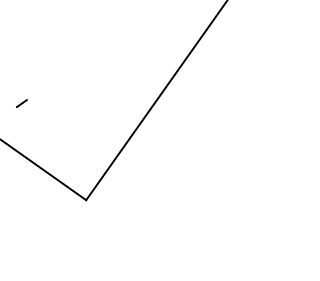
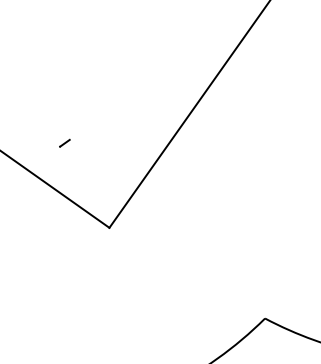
line: (21, 102) -> (64, 142), moved

